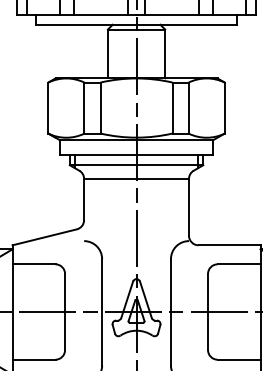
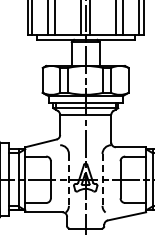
line: (101, 311) -> (68, 179), solid -> dashed
line: (170, 311) -> (102, 179), solid -> dashed

